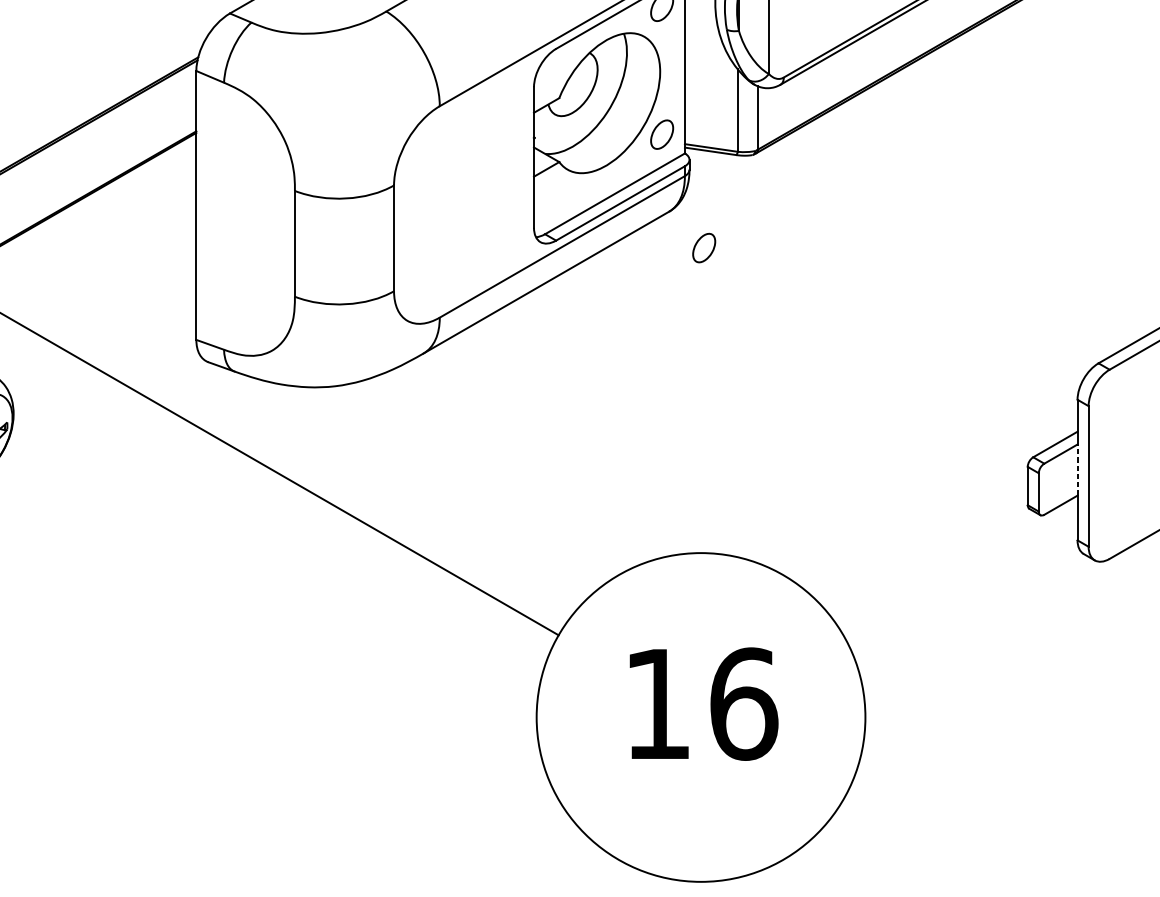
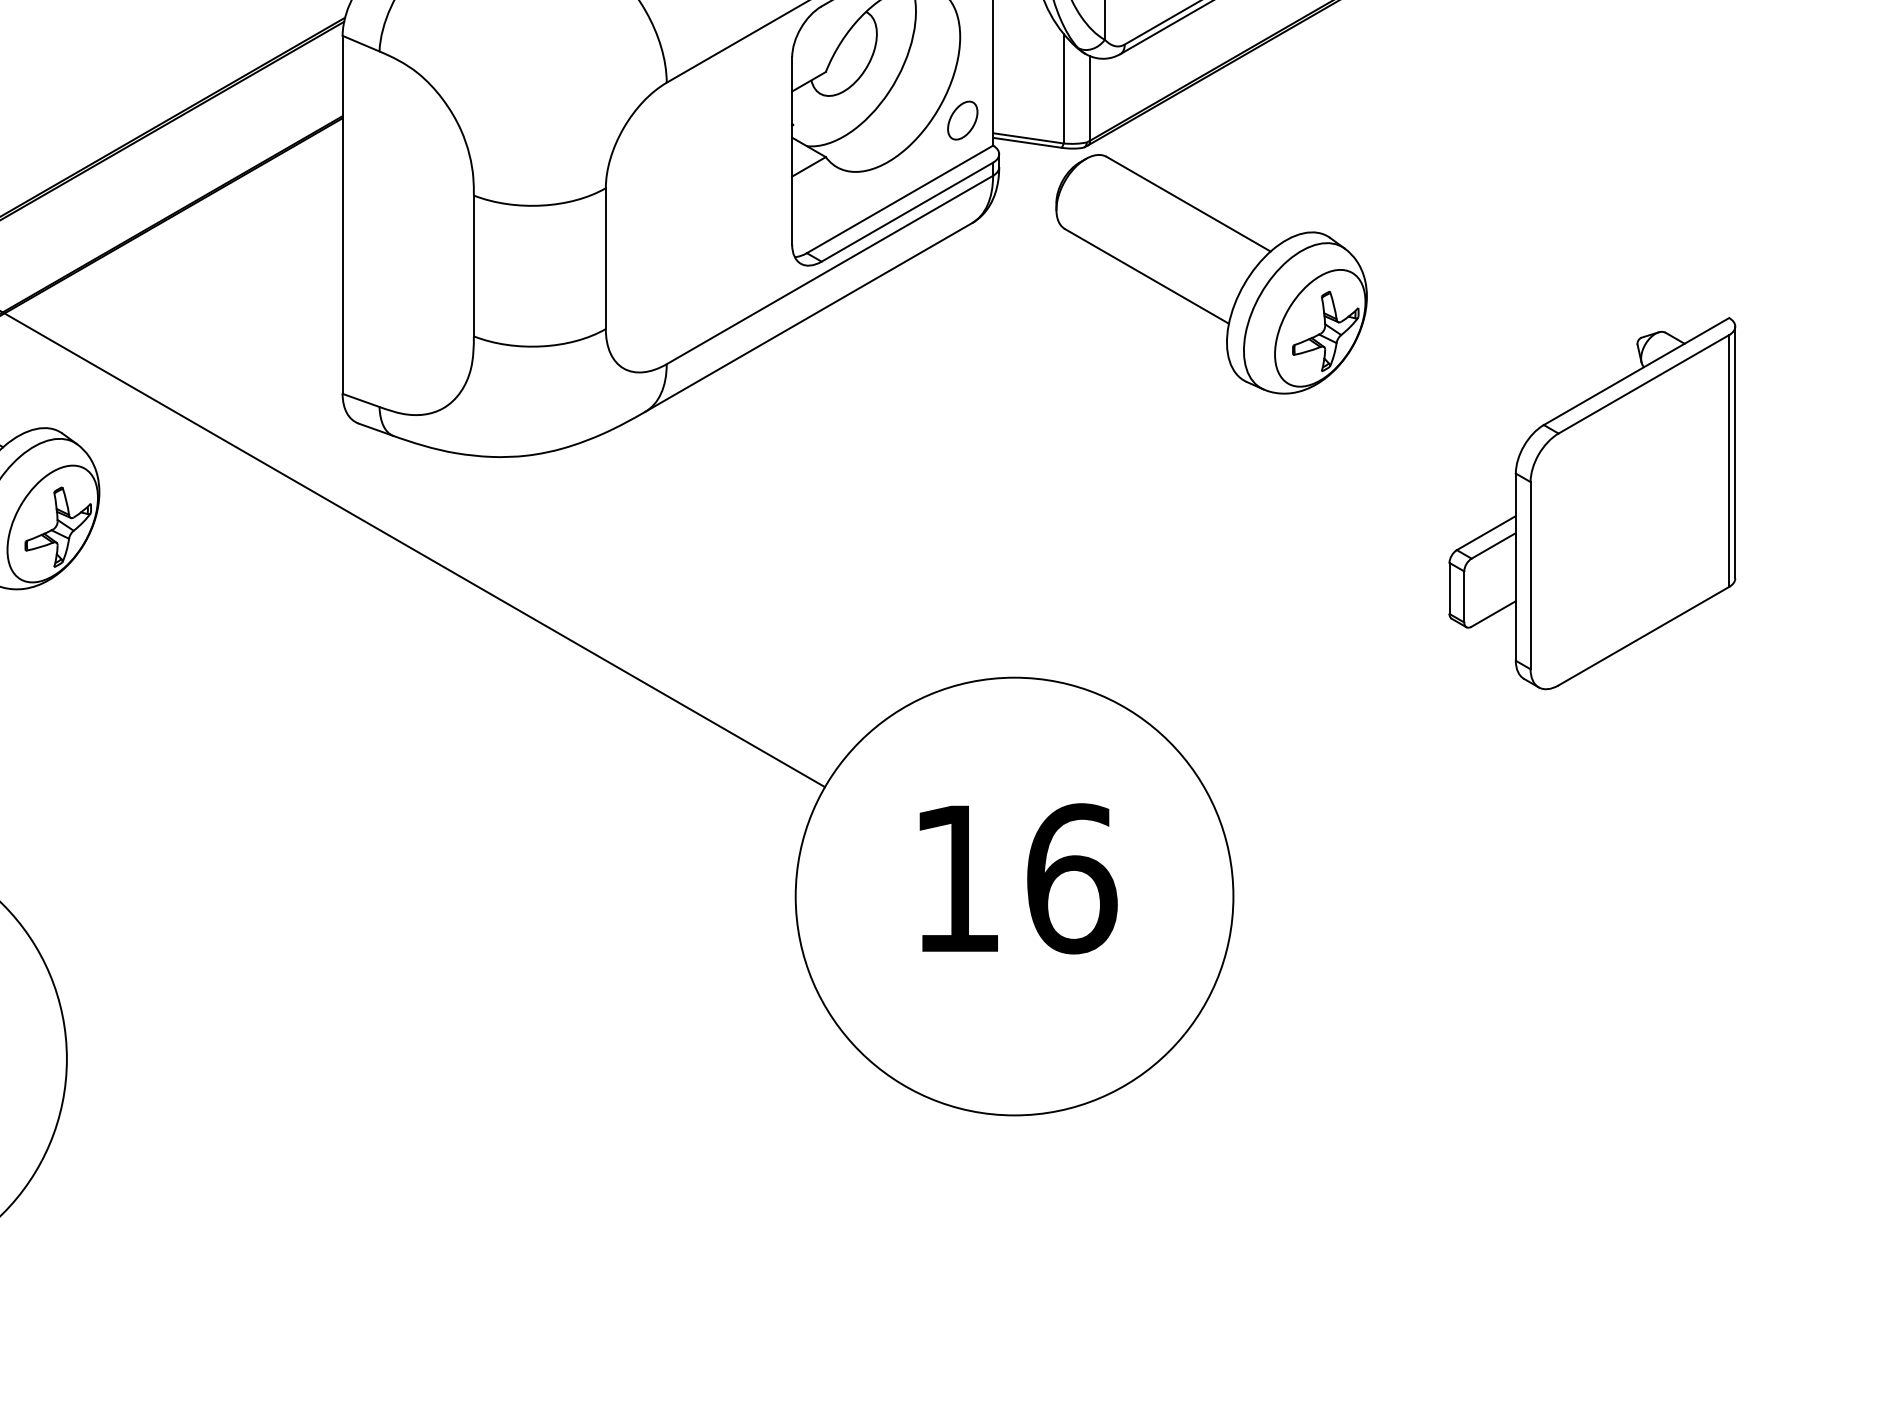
part: (703, 248) -> (1018, 271), removed
part: (848, 250) -> (1211, 274), added
line: (1077, 469) -> (1515, 566), dashed -> solid

